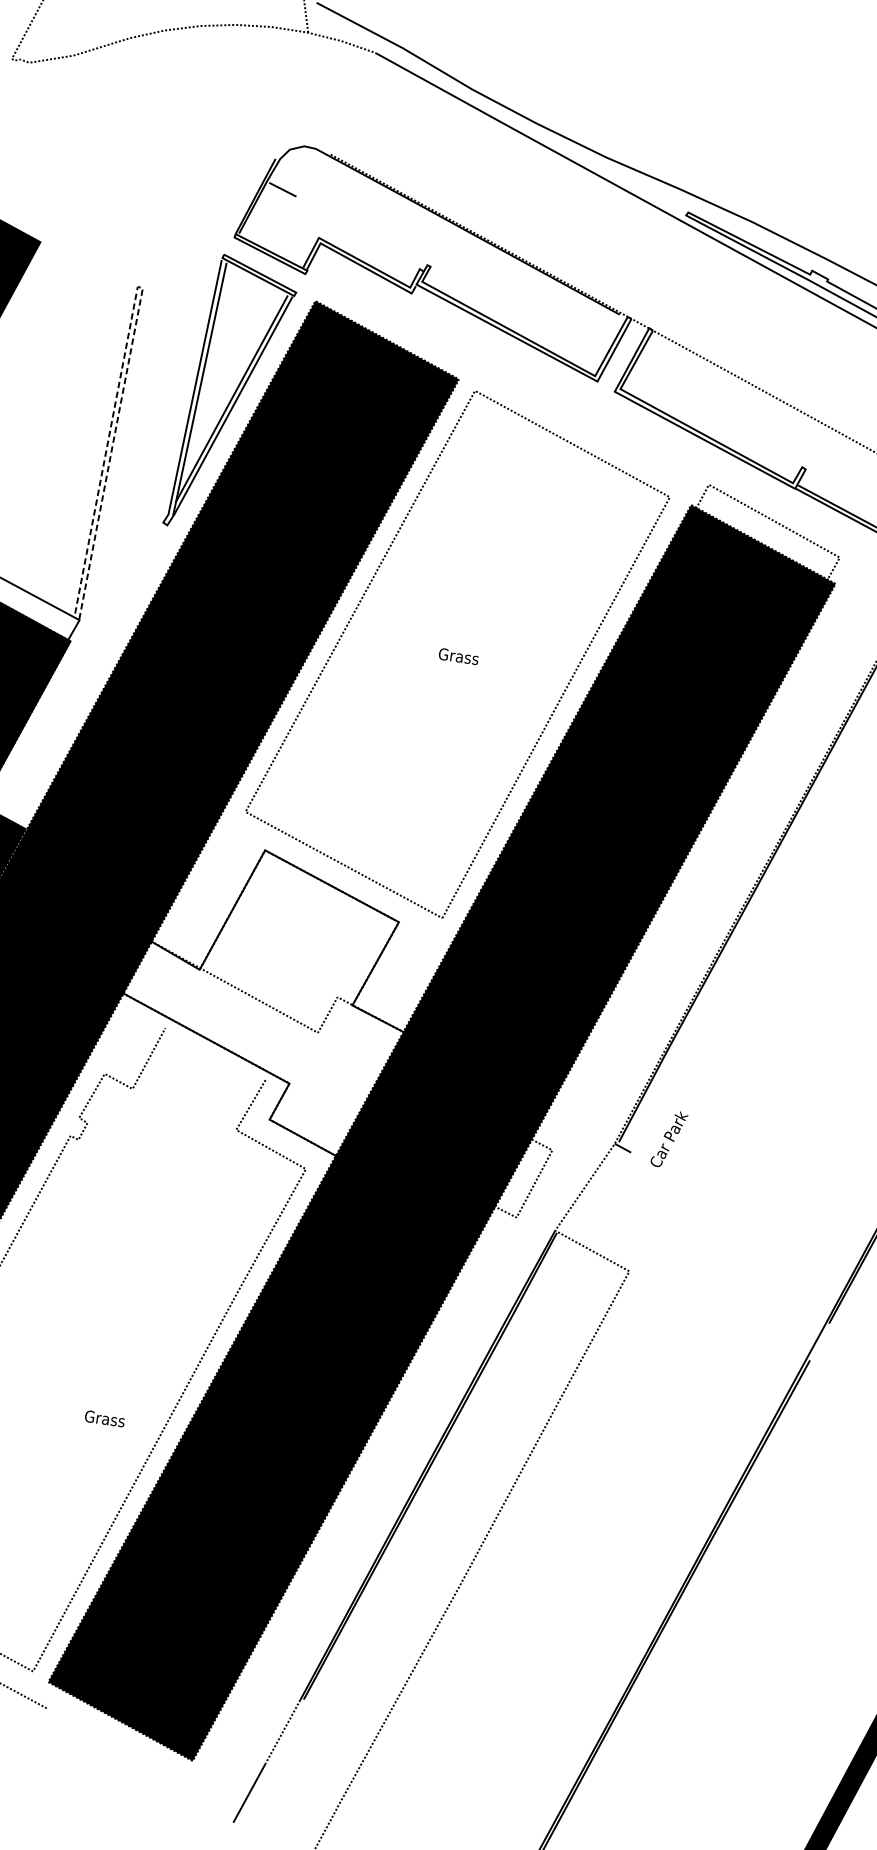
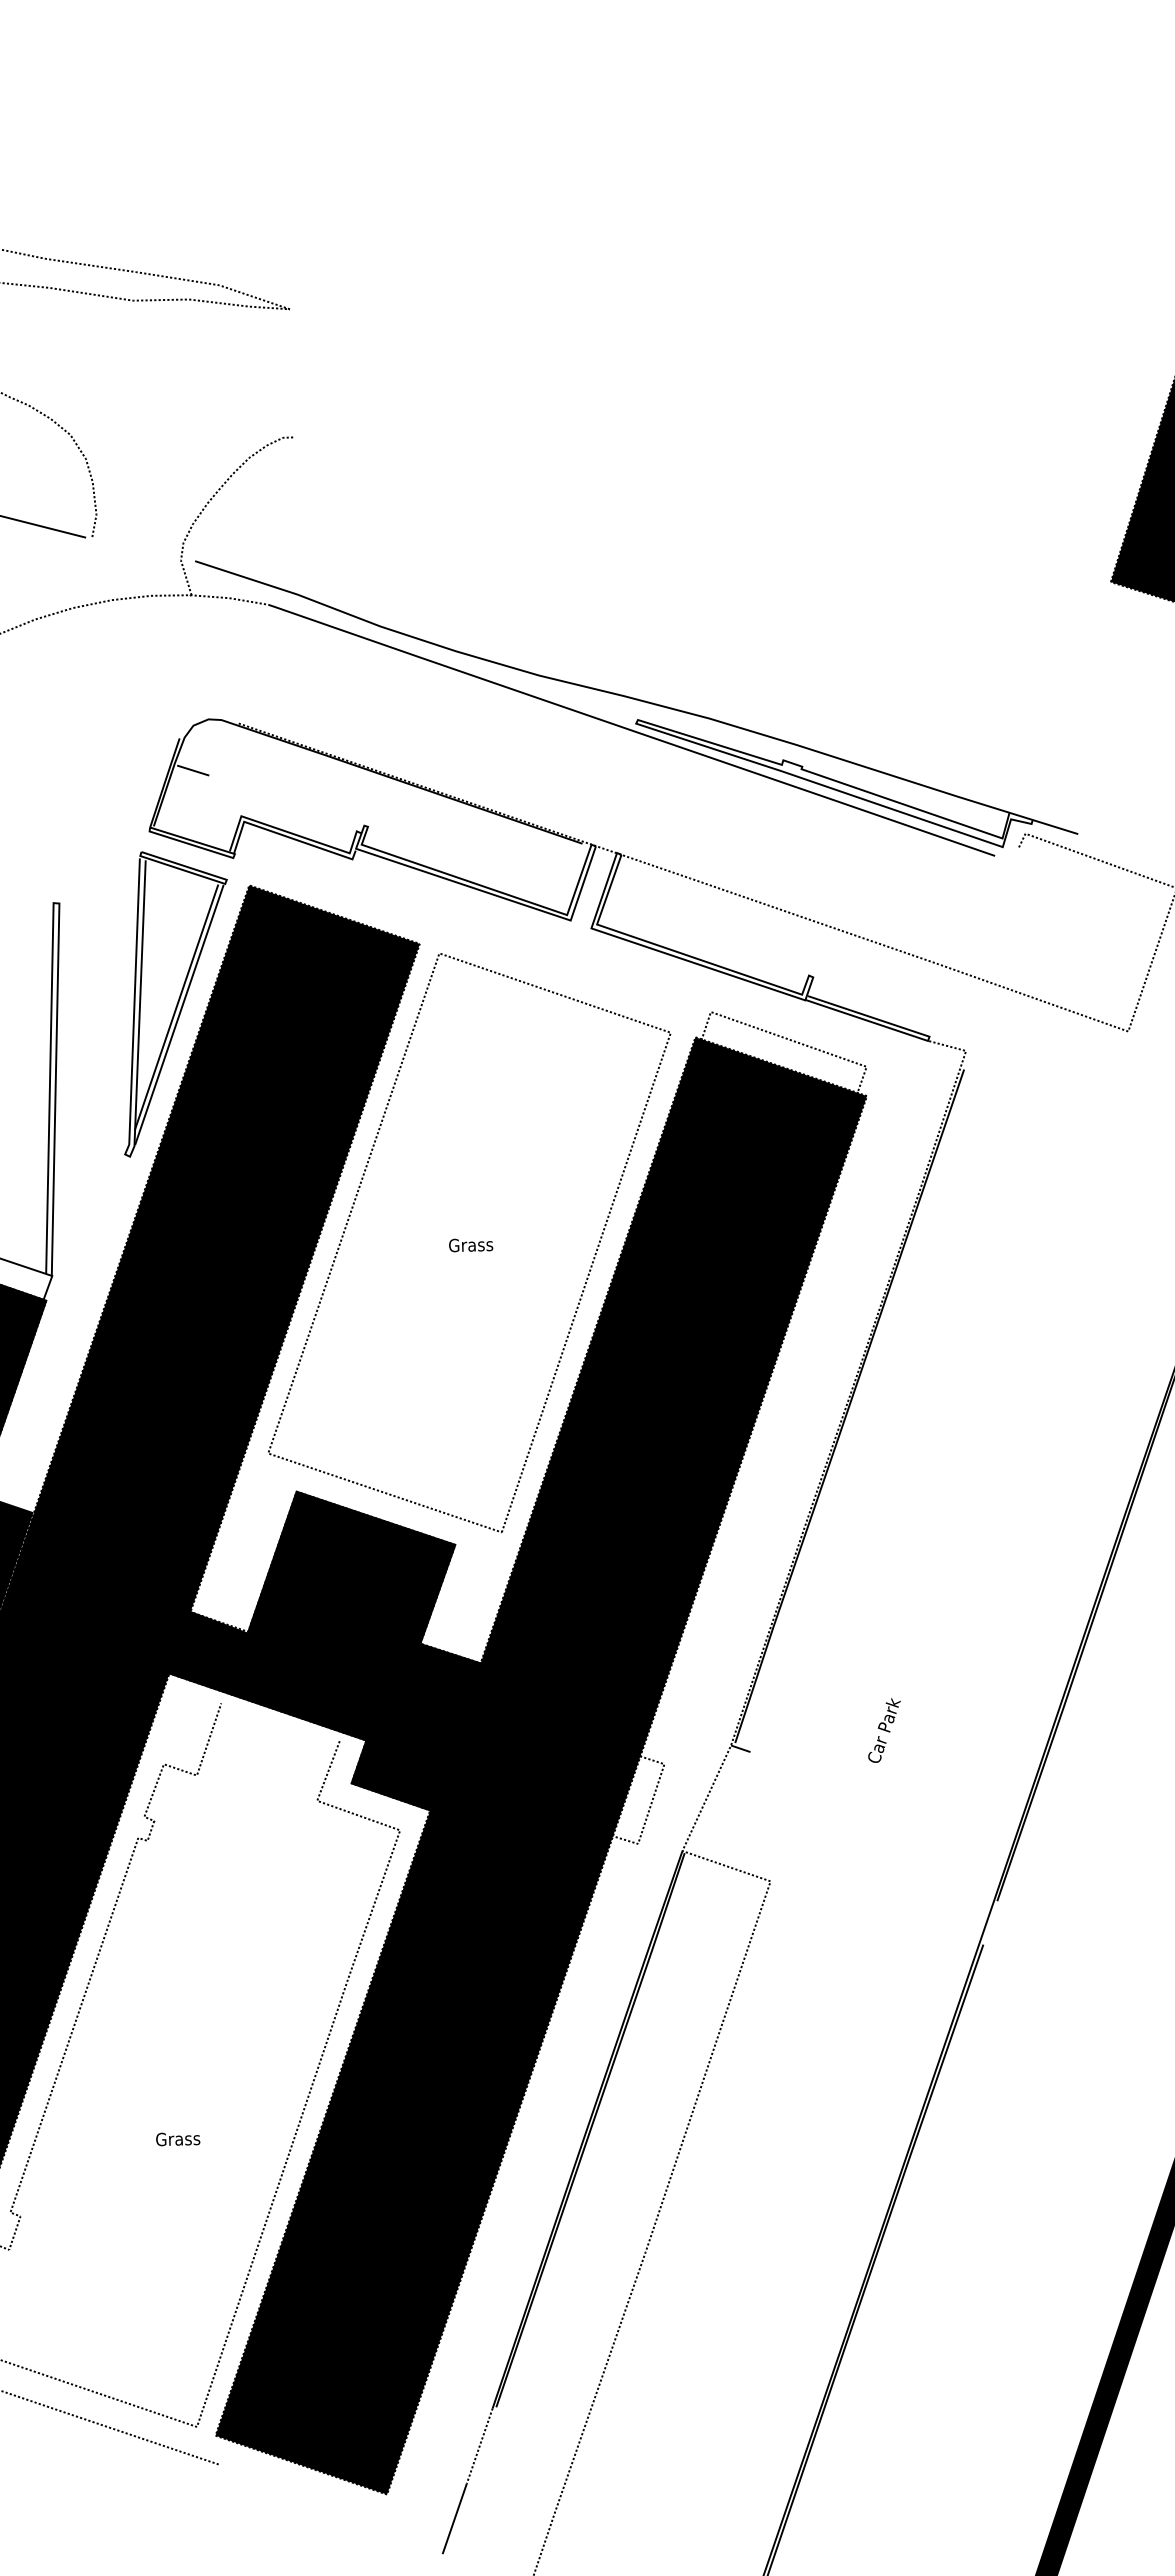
line: (140, 287) -> (56, 903), dashed -> solid
fill: (266, 997) -> (325, 1651), added
text: (669, 1139) -> (884, 1730), moved
text: (105, 1419) -> (178, 2139), moved

